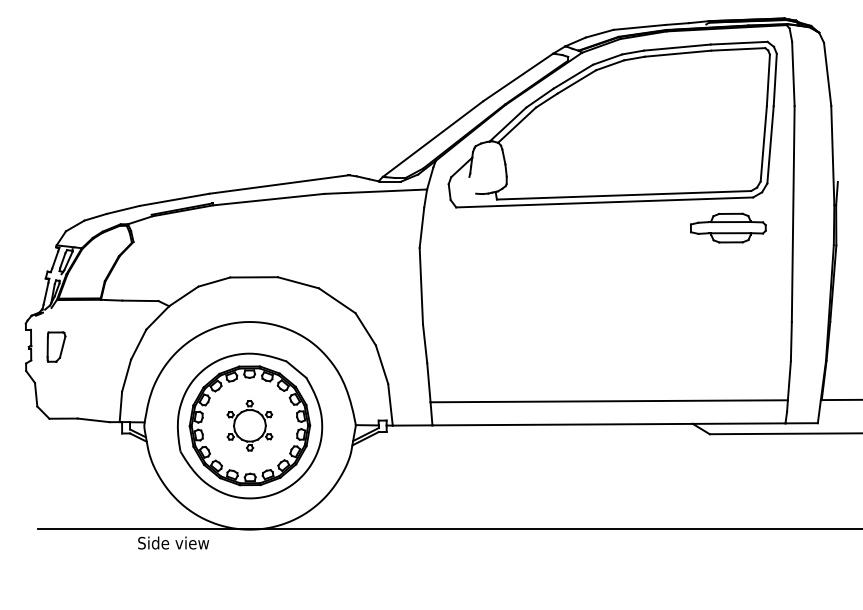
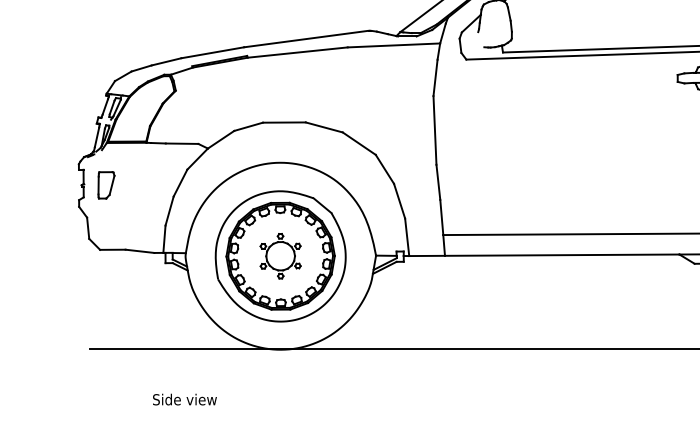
text: (173, 542) -> (184, 399), moved

